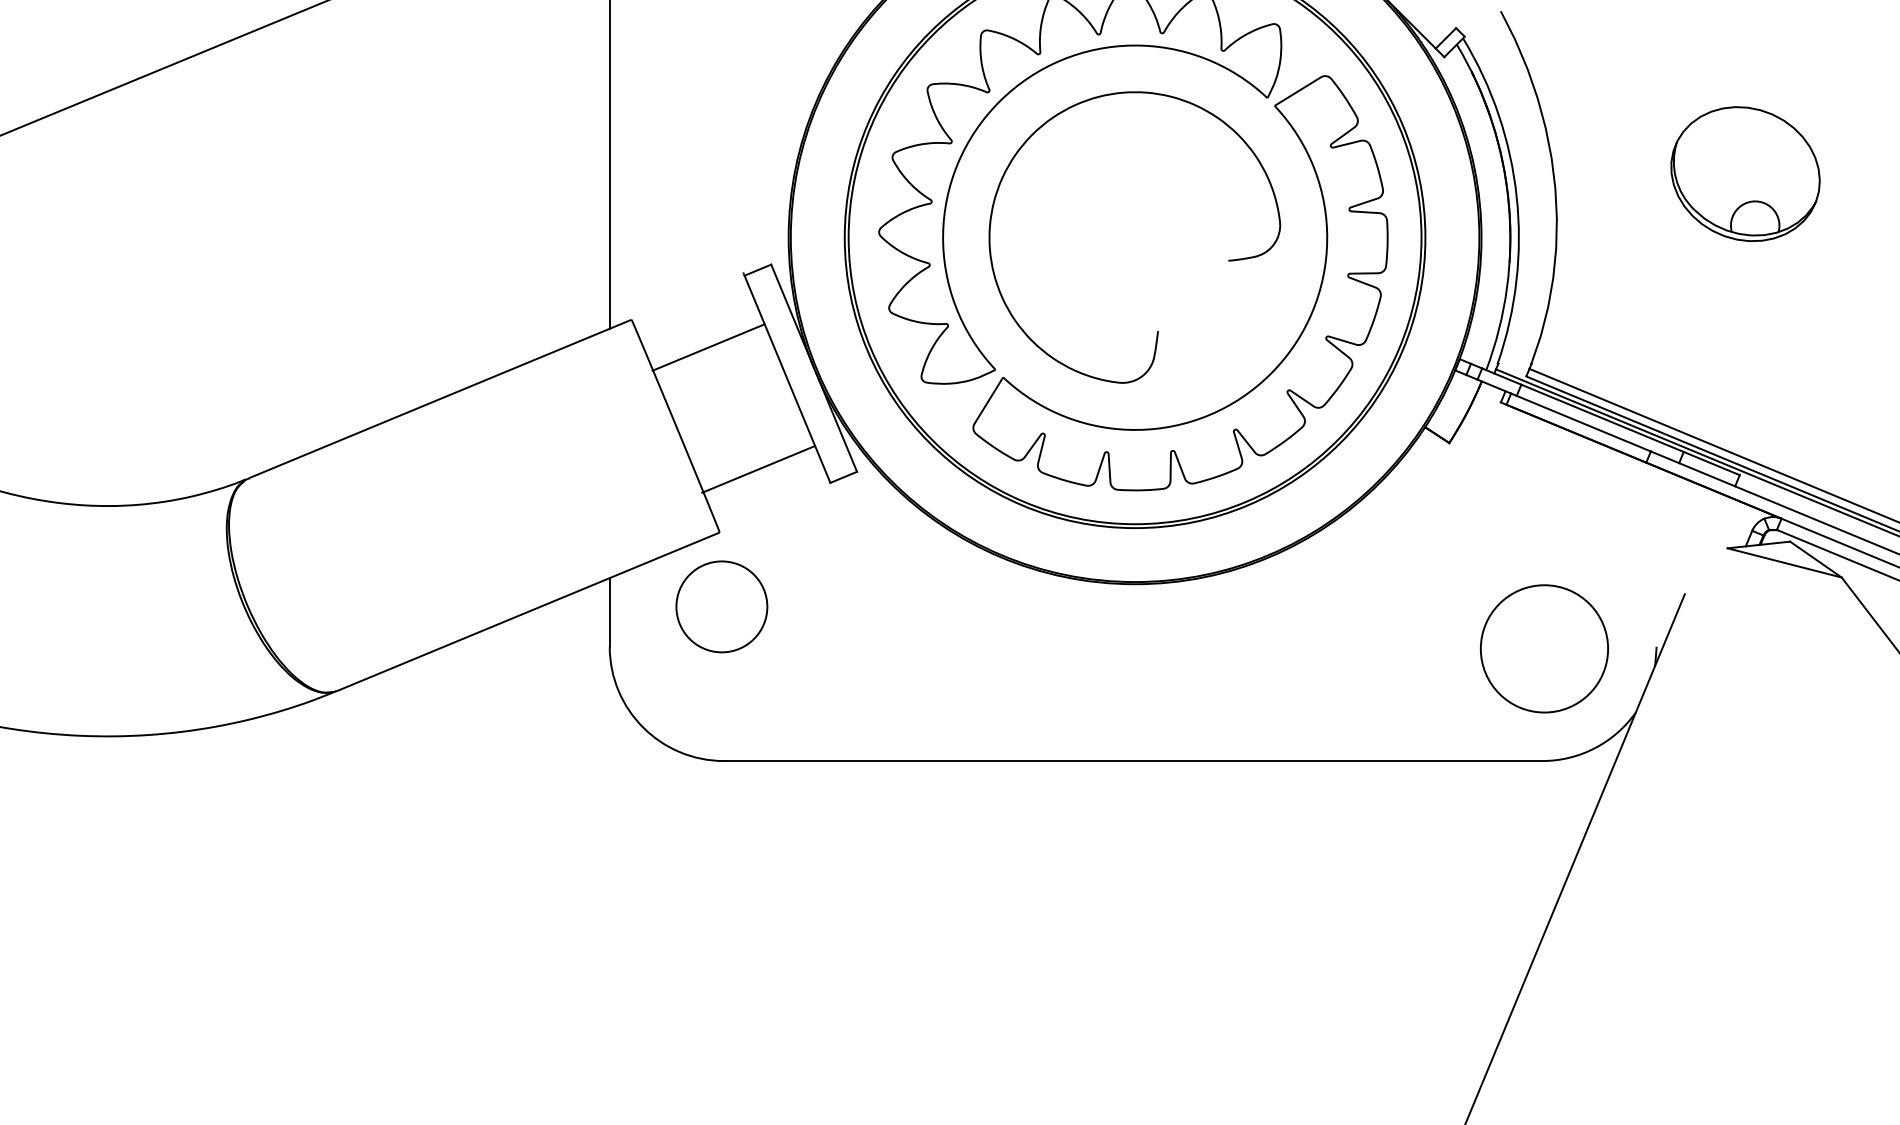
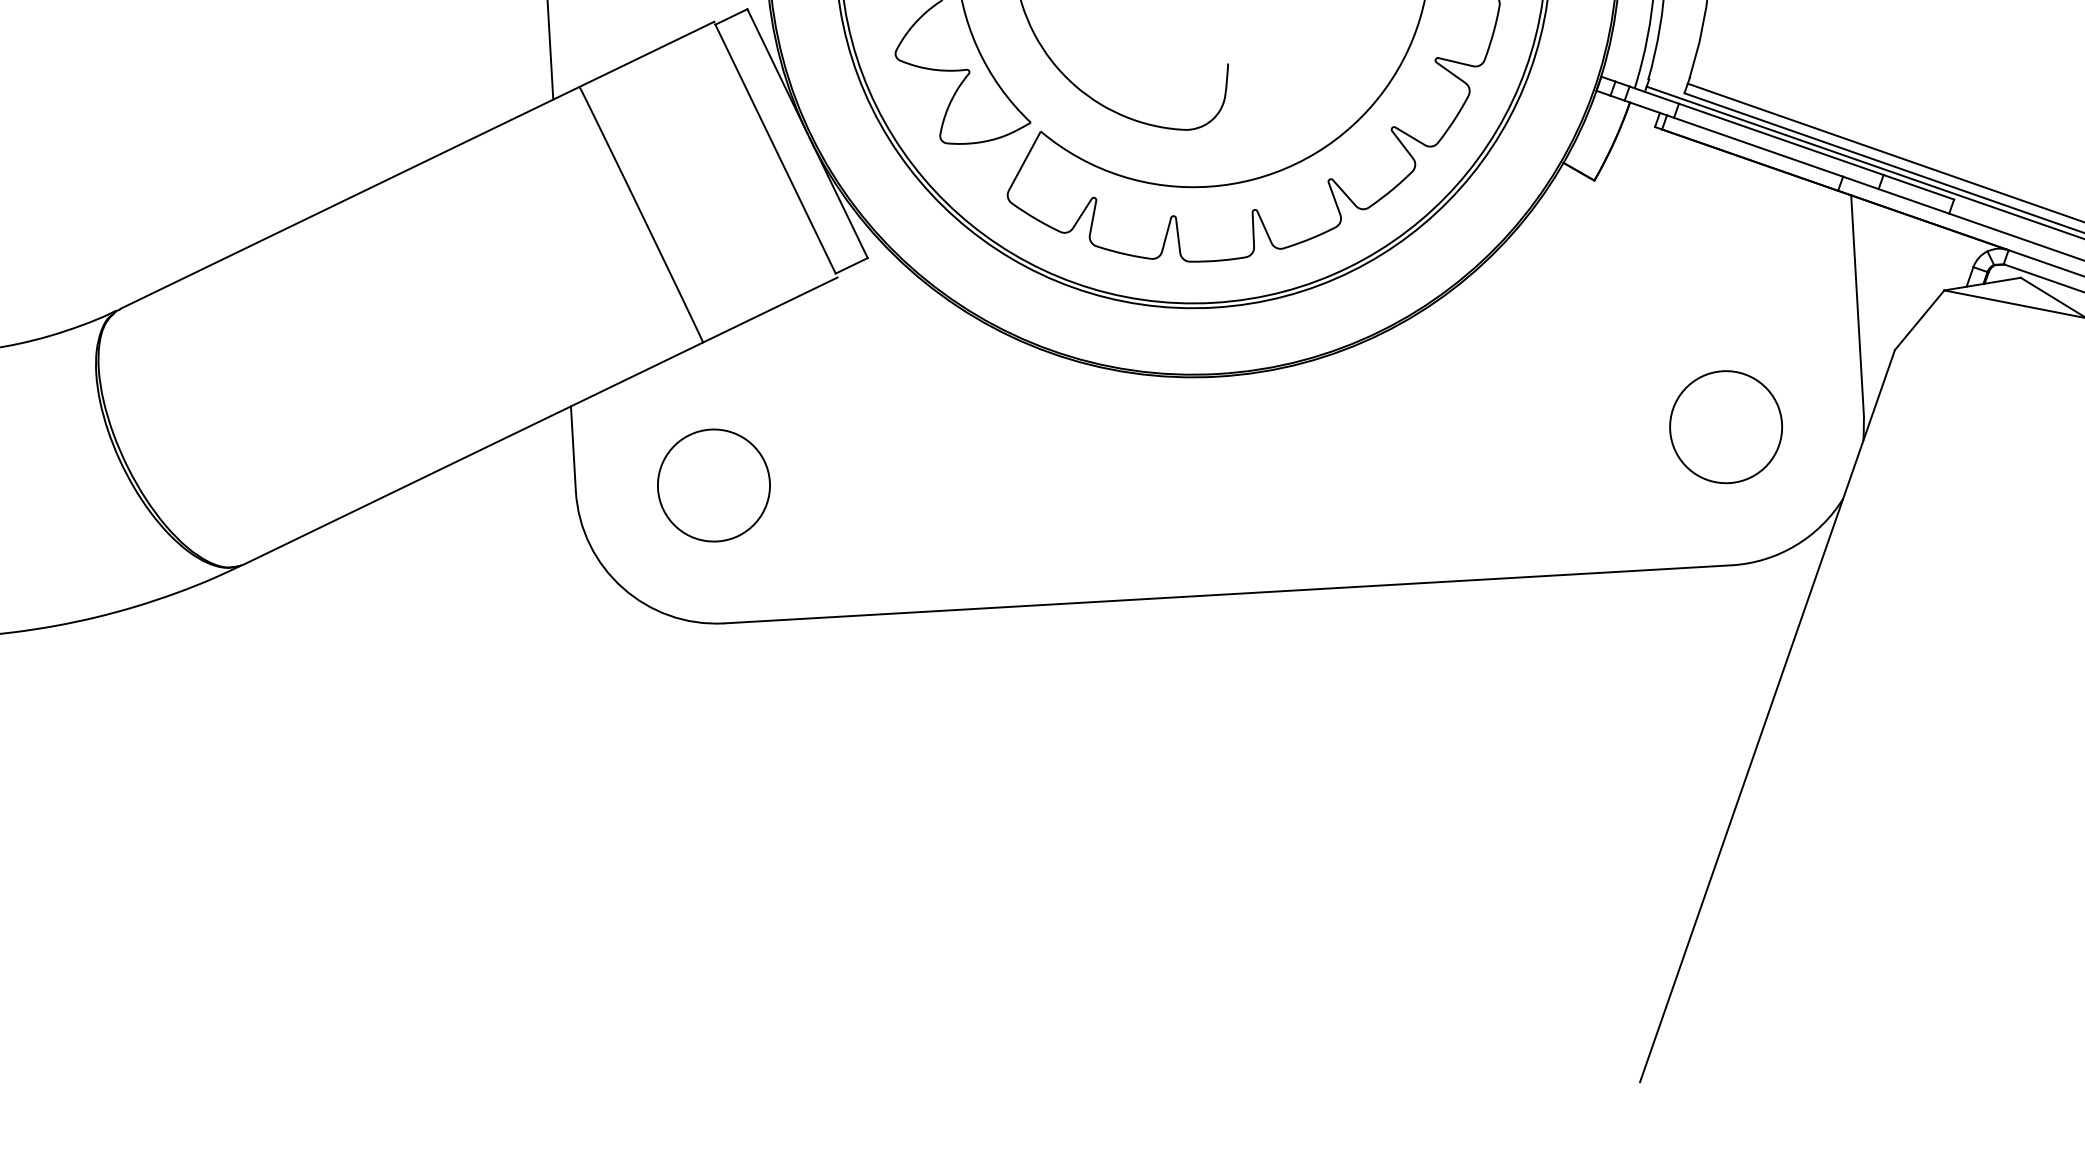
line: (708, 347) -> (646, 54), moved
line: (758, 469) -> (770, 310), moved
line: (1656, 556) -> (1857, 305), added
line: (1705, 571) -> (1918, 320), added
circle: (721, 606) -> (713, 485), moved
circle: (1544, 648) -> (1726, 426), size x0.71

